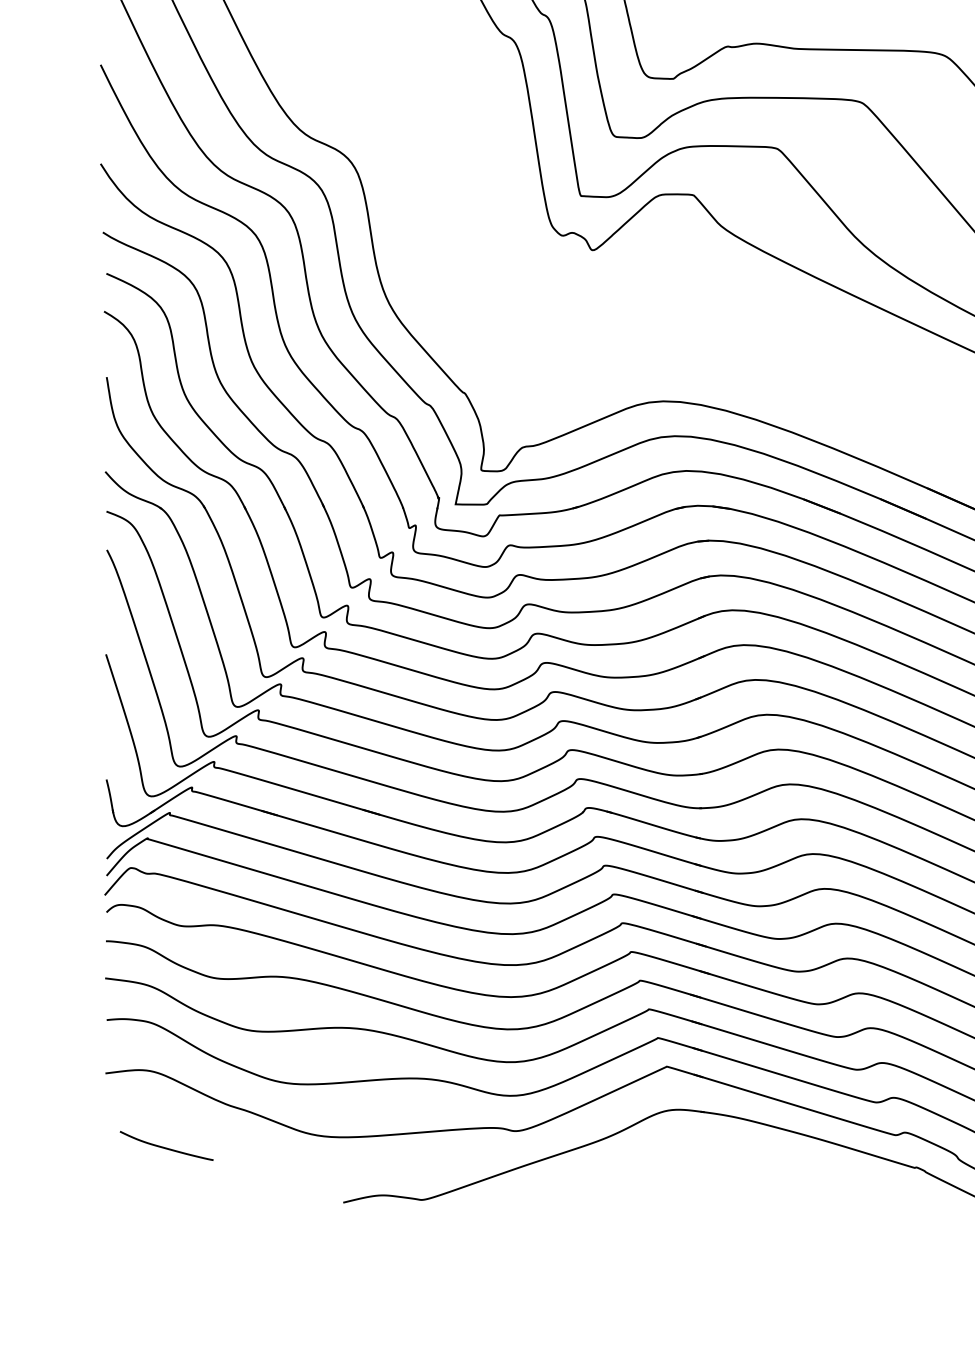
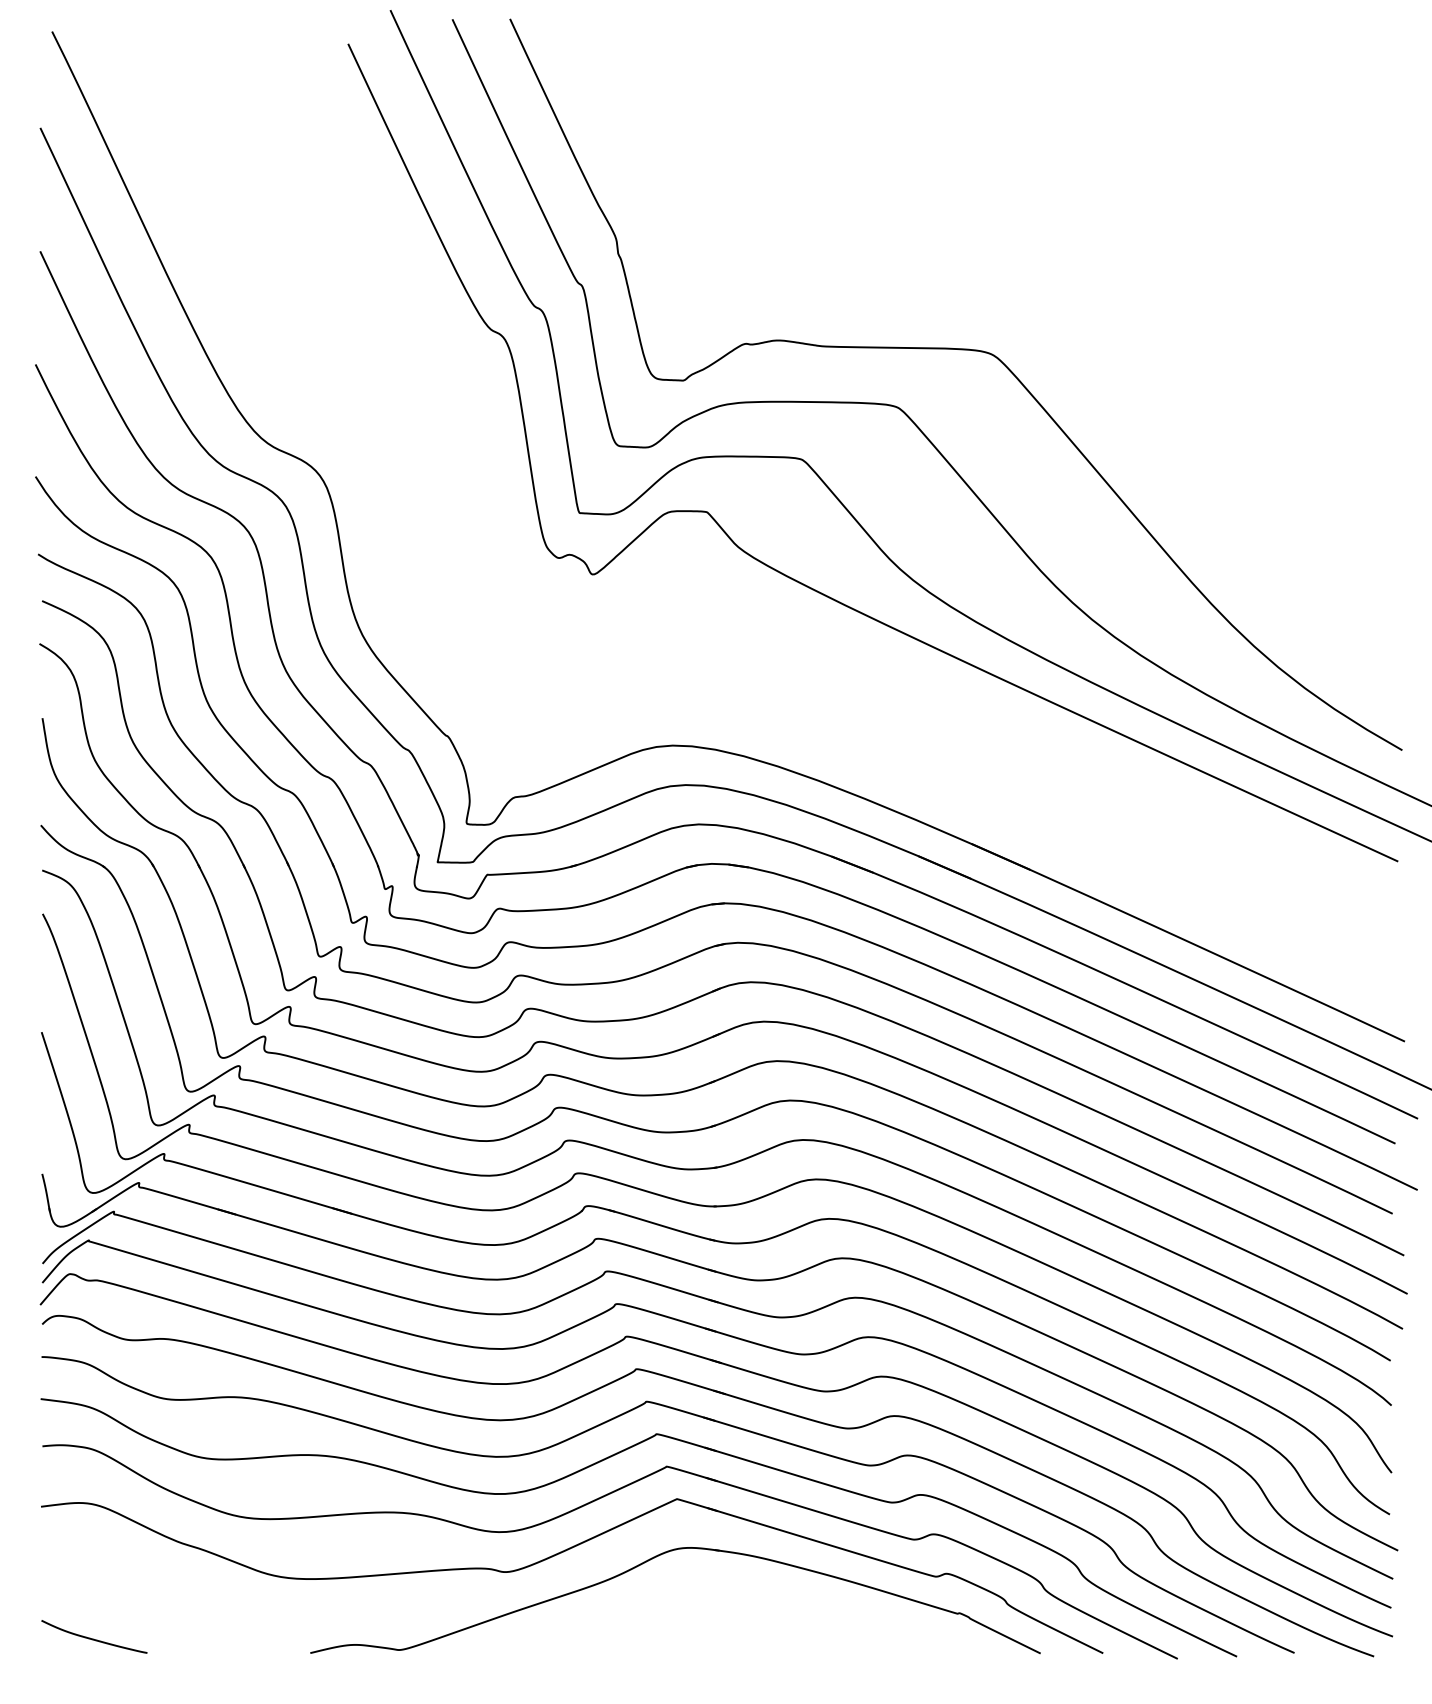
curve: (165, 1147) -> (93, 1638), moved

